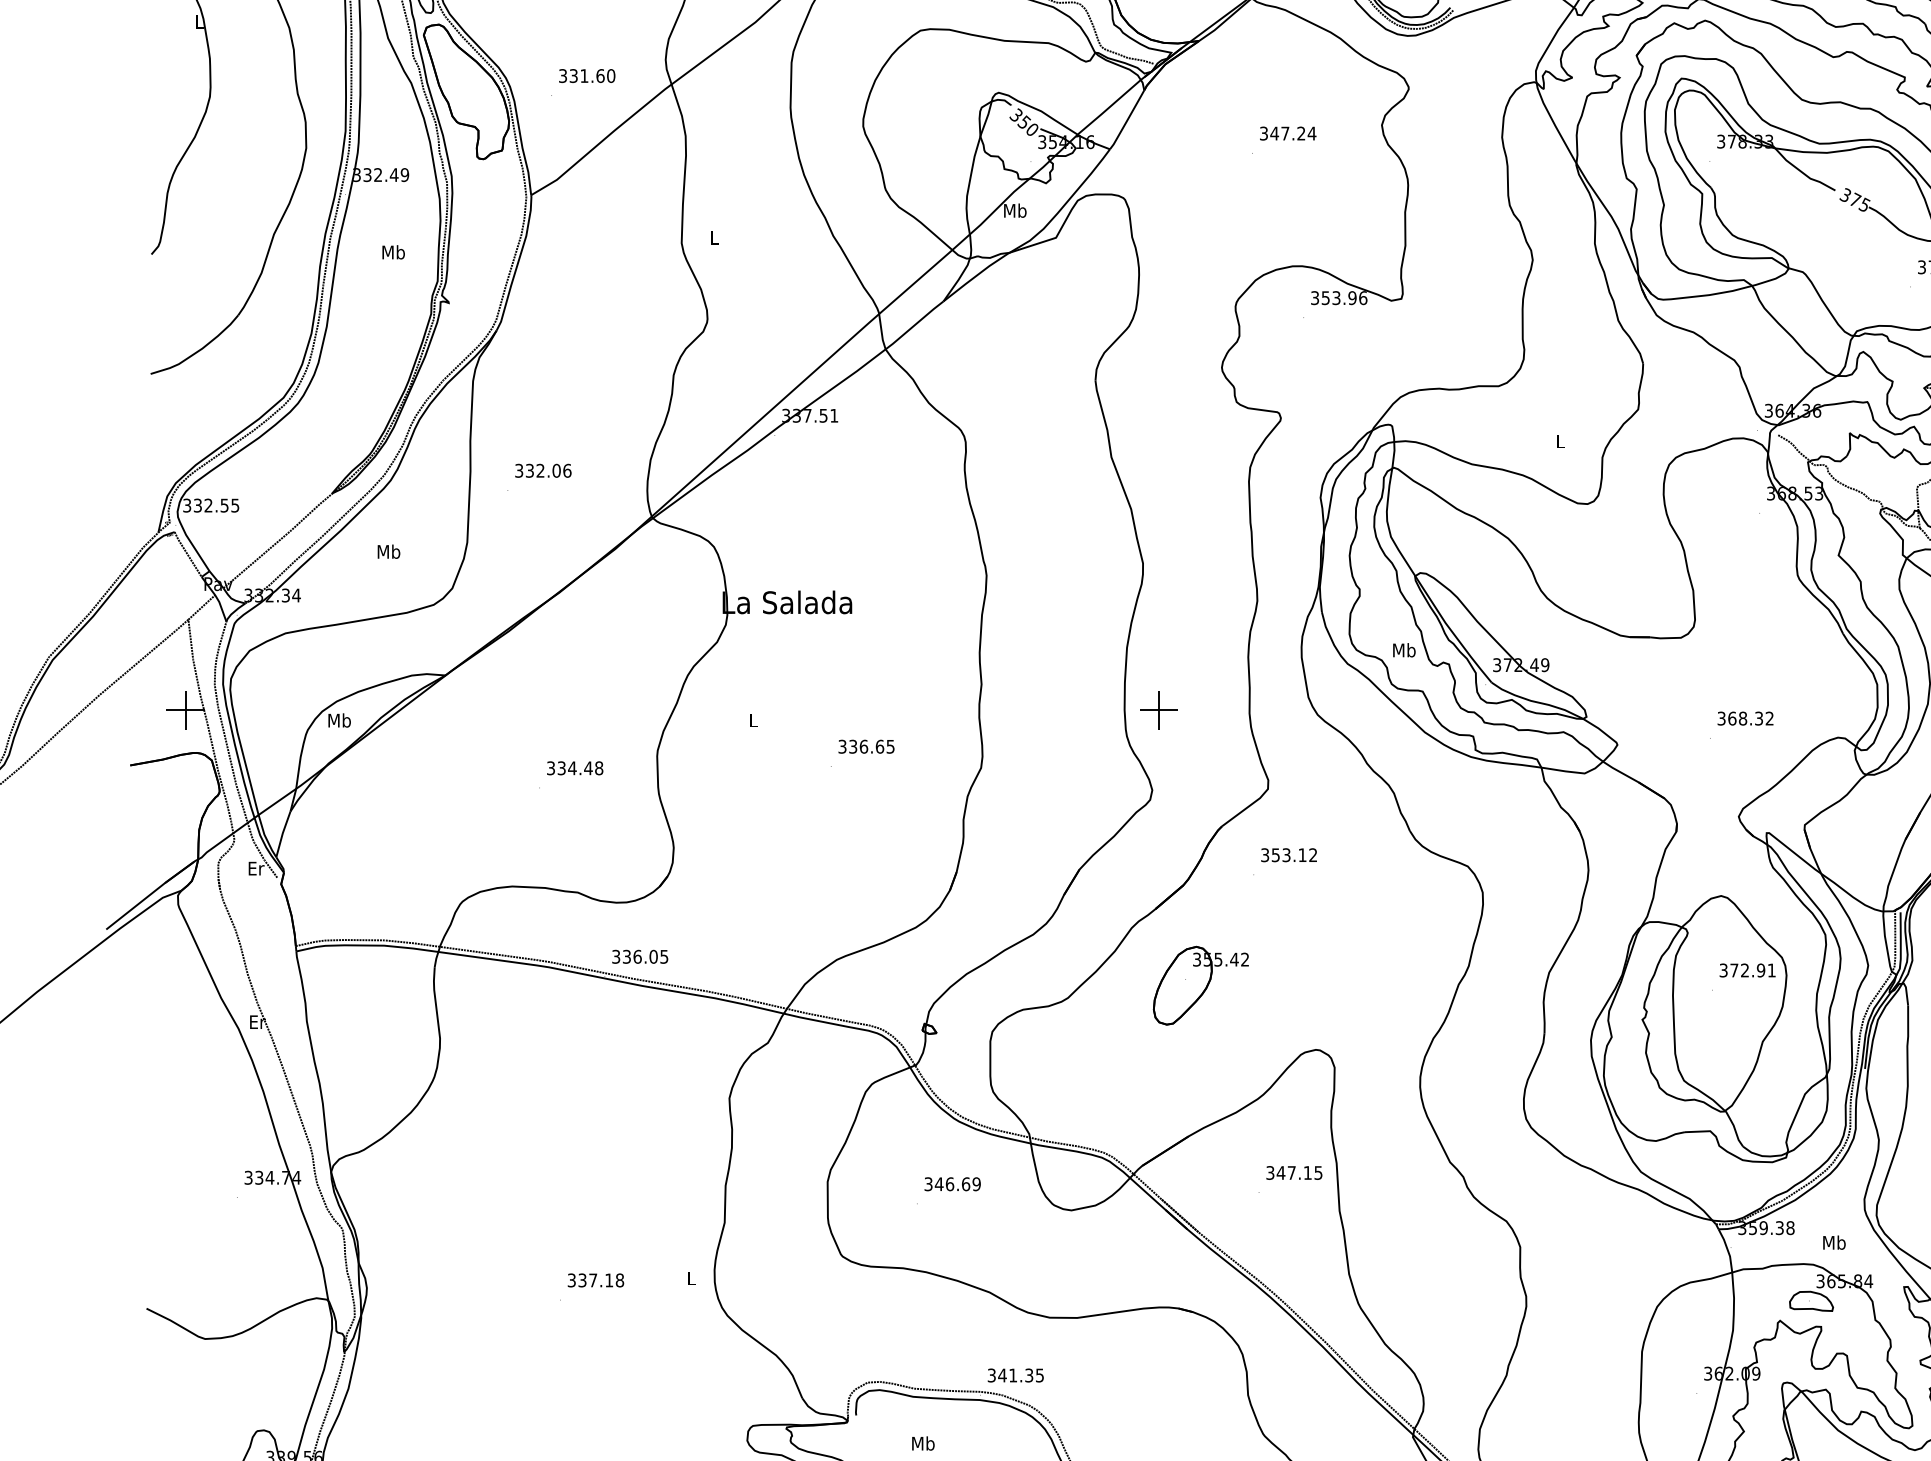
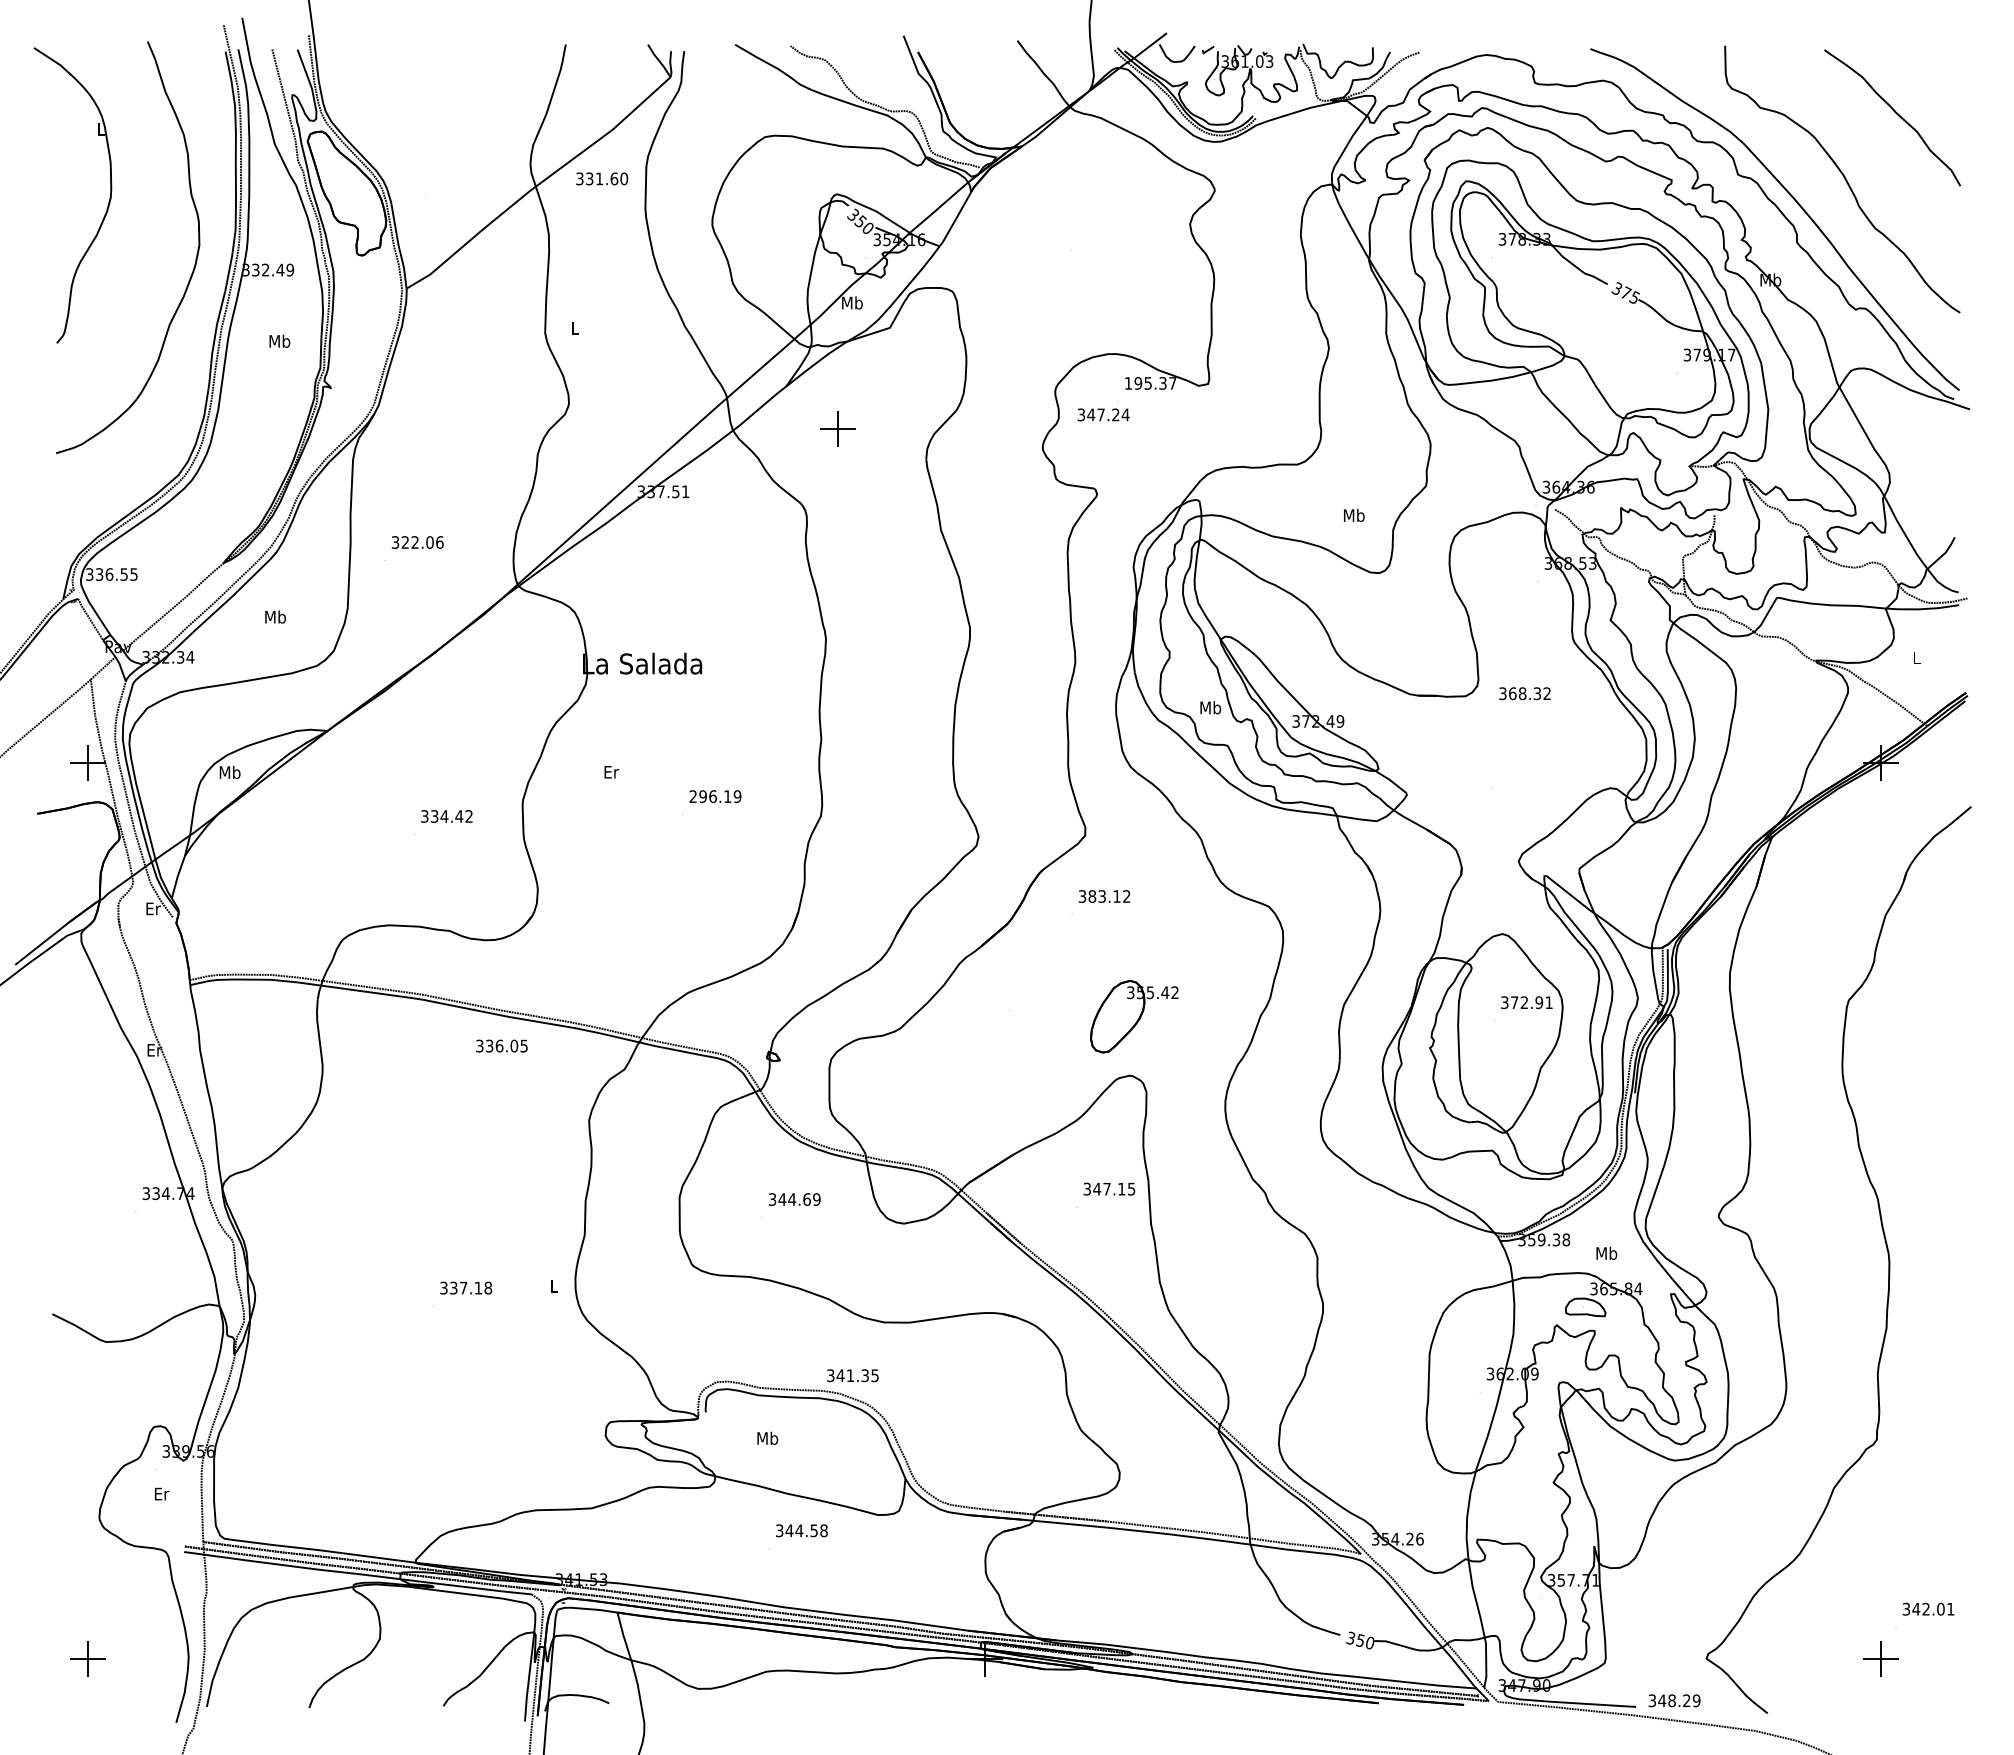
text: (587, 75) -> (602, 178), moved
text: (1287, 133) -> (1103, 414), moved
text: (1338, 298) -> (1150, 383), 353.96 -> 195.37
text: (1560, 441) -> (1354, 515), L -> Mb
text: (528, 470) -> (404, 542), 332.06 -> 322.06
text: (208, 505) -> (109, 574), 332.55 -> 336.55
part: (1158, 709) -> (837, 428), moved
text: (1745, 718) -> (1524, 693), moved
text: (753, 720) -> (611, 772), L -> Er
text: (866, 746) -> (715, 796), 336.65 -> 296.19
text: (598, 768) -> (468, 816), 334.48 -> 334.42
text: (1275, 855) -> (1092, 896), 353.12 -> 383.12
text: (639, 956) -> (501, 1045), moved
part: (1201, 985) -> (1134, 1016), moved
text: (950, 1184) -> (792, 1199), 346.69 -> 344.69

